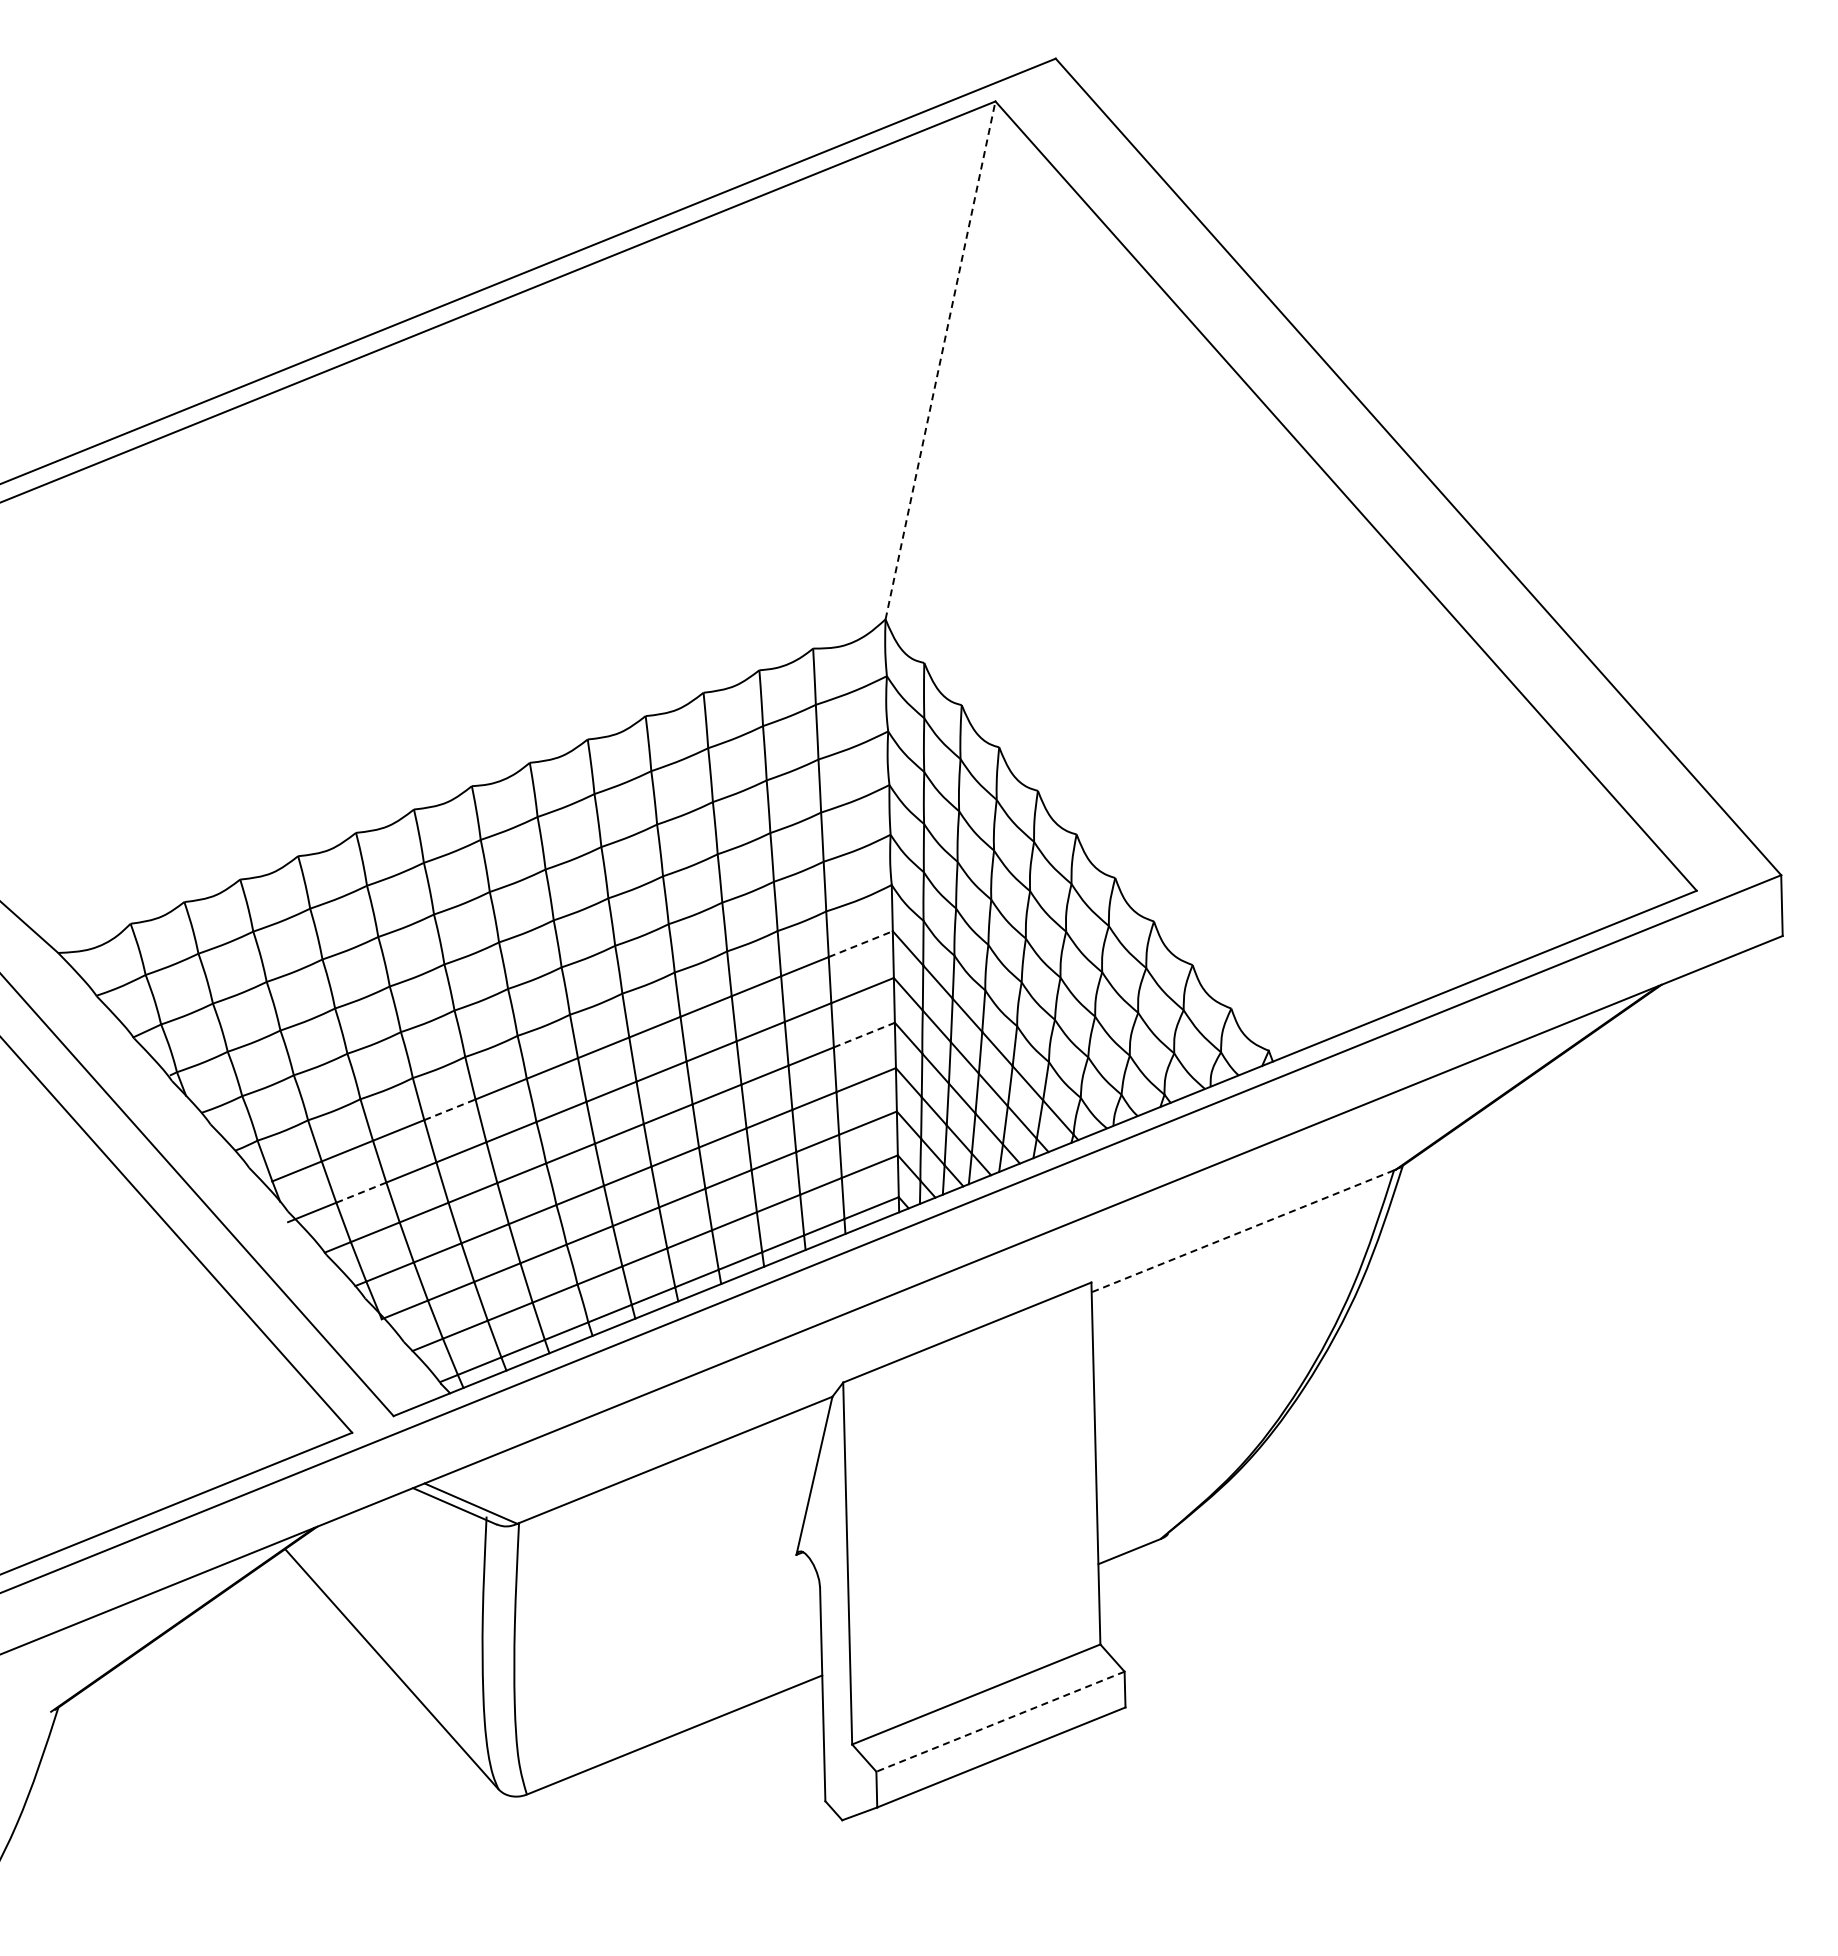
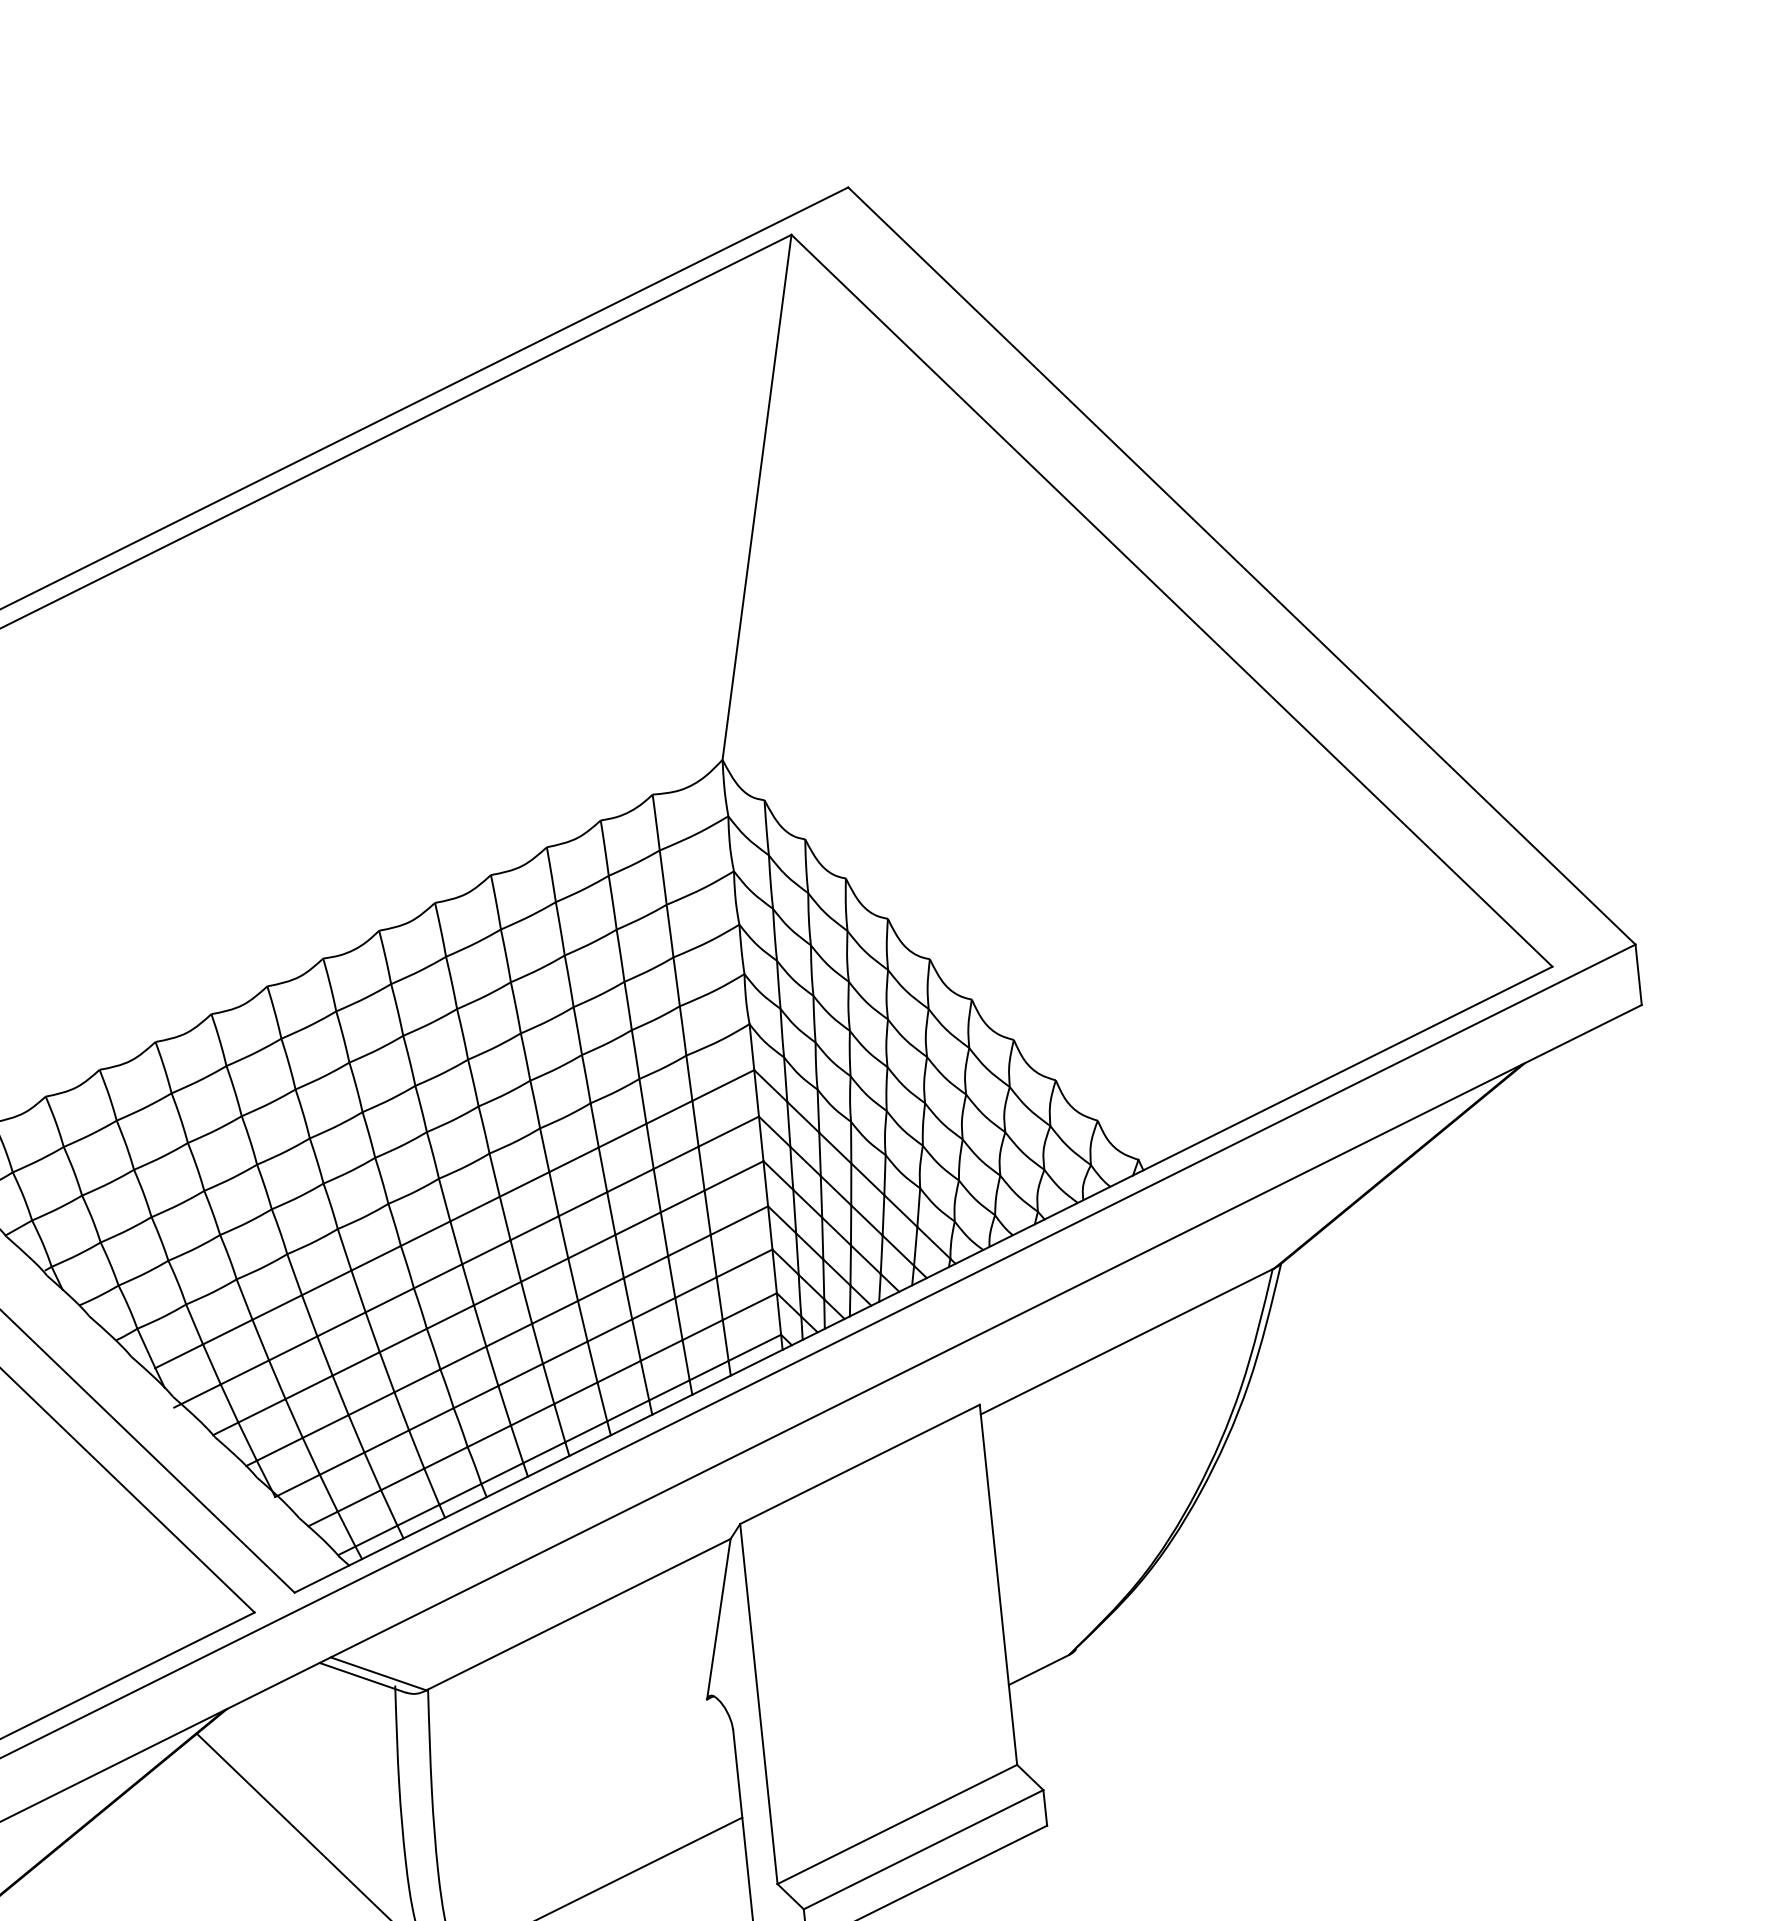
line: (940, 360) -> (757, 497), dashed -> solid
line: (860, 944) -> (723, 1085), dashed -> solid
line: (864, 1035) -> (734, 1176), dashed -> solid
line: (449, 1109) -> (326, 1282), dashed -> solid
line: (361, 1192) -> (245, 1372), dashed -> solid
line: (1242, 1231) -> (1126, 1342), dashed -> solid
line: (1000, 1721) -> (923, 1849), dashed -> solid

